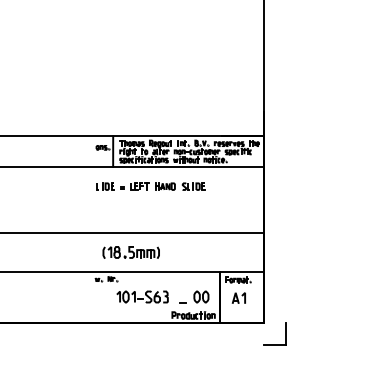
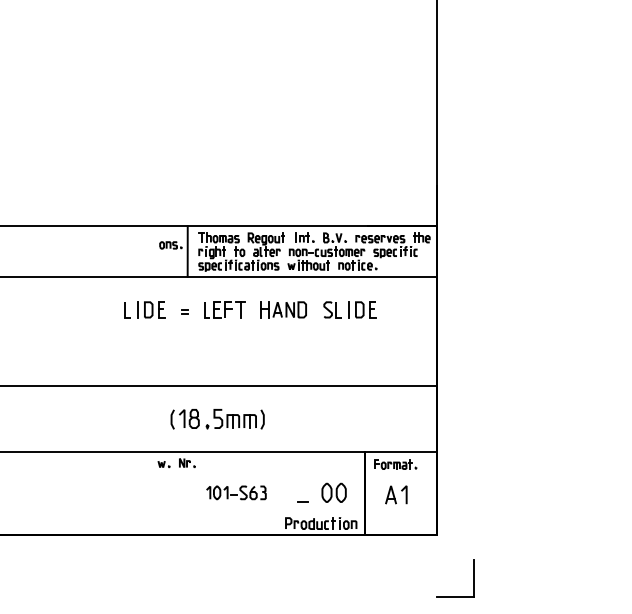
part: (150, 186) -> (249, 309), size x1.4
part: (142, 296) -> (236, 492), size x0.7
part: (285, 333) -> (473, 578), moved

